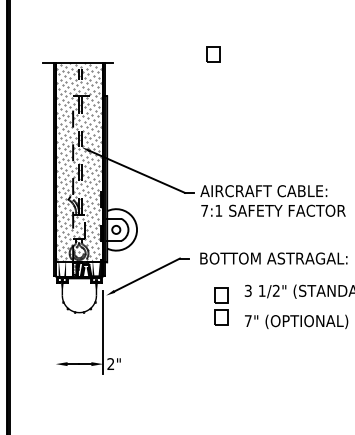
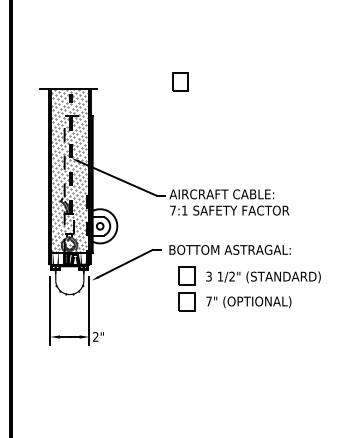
part: (213, 54) -> (180, 81), size x1.43
part: (220, 305) -> (186, 288), size x1.43
line: (55, 331) -> (50, 310), added

